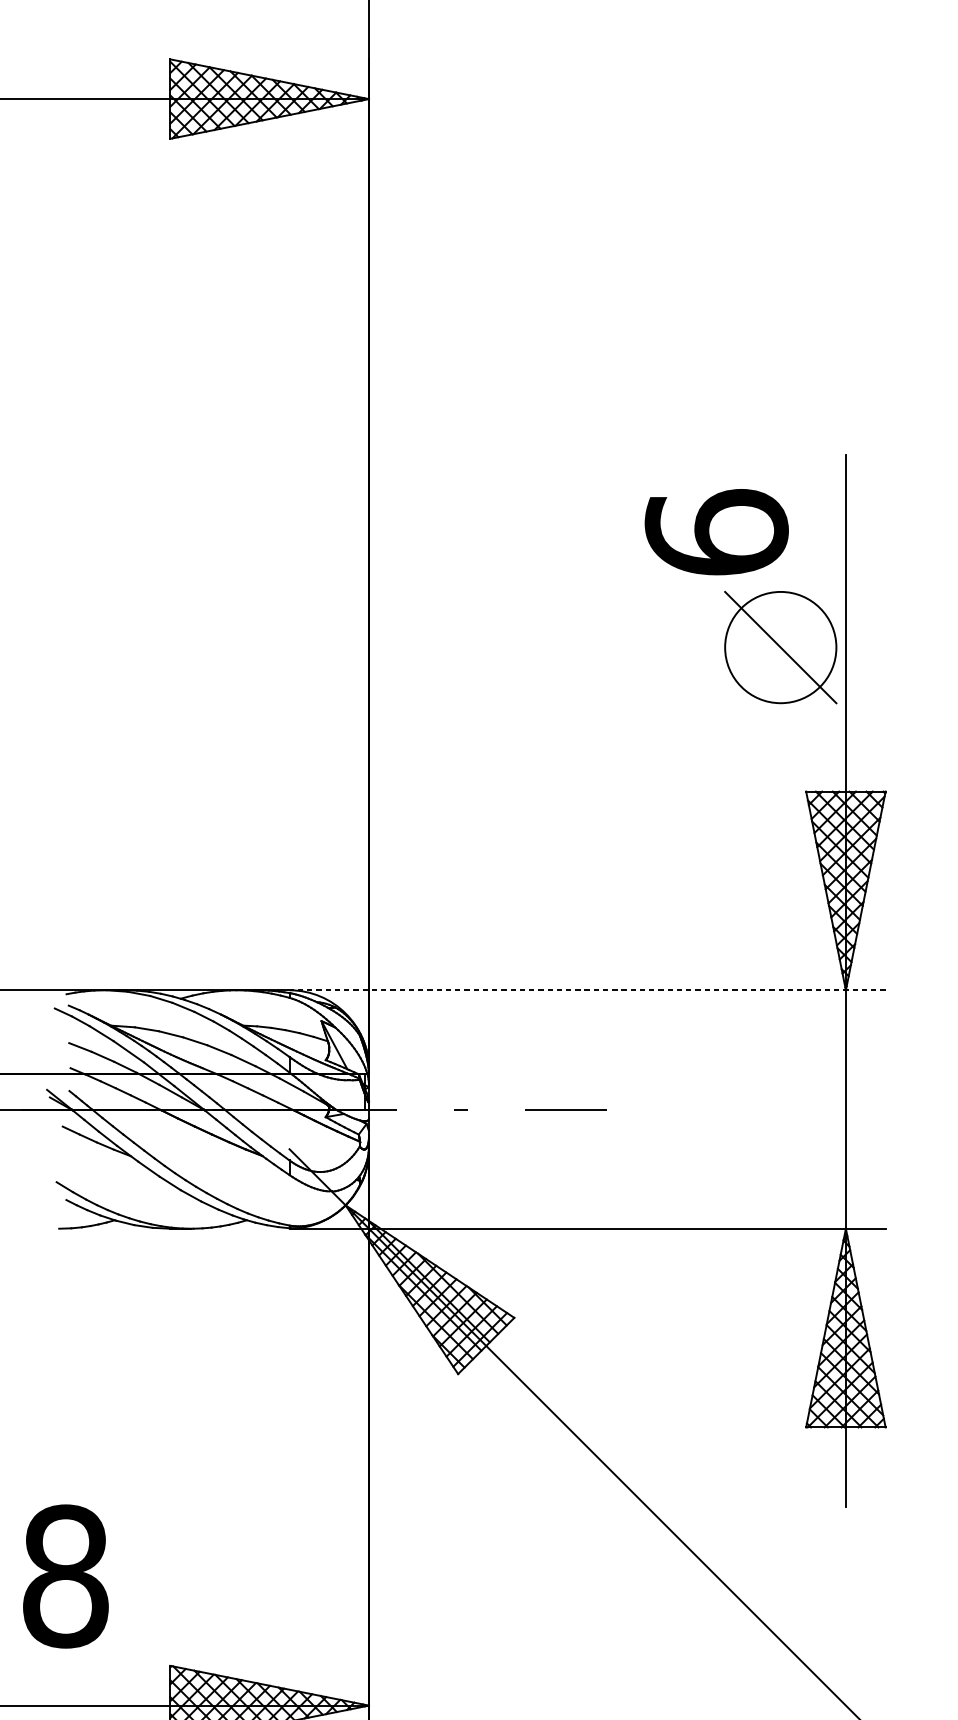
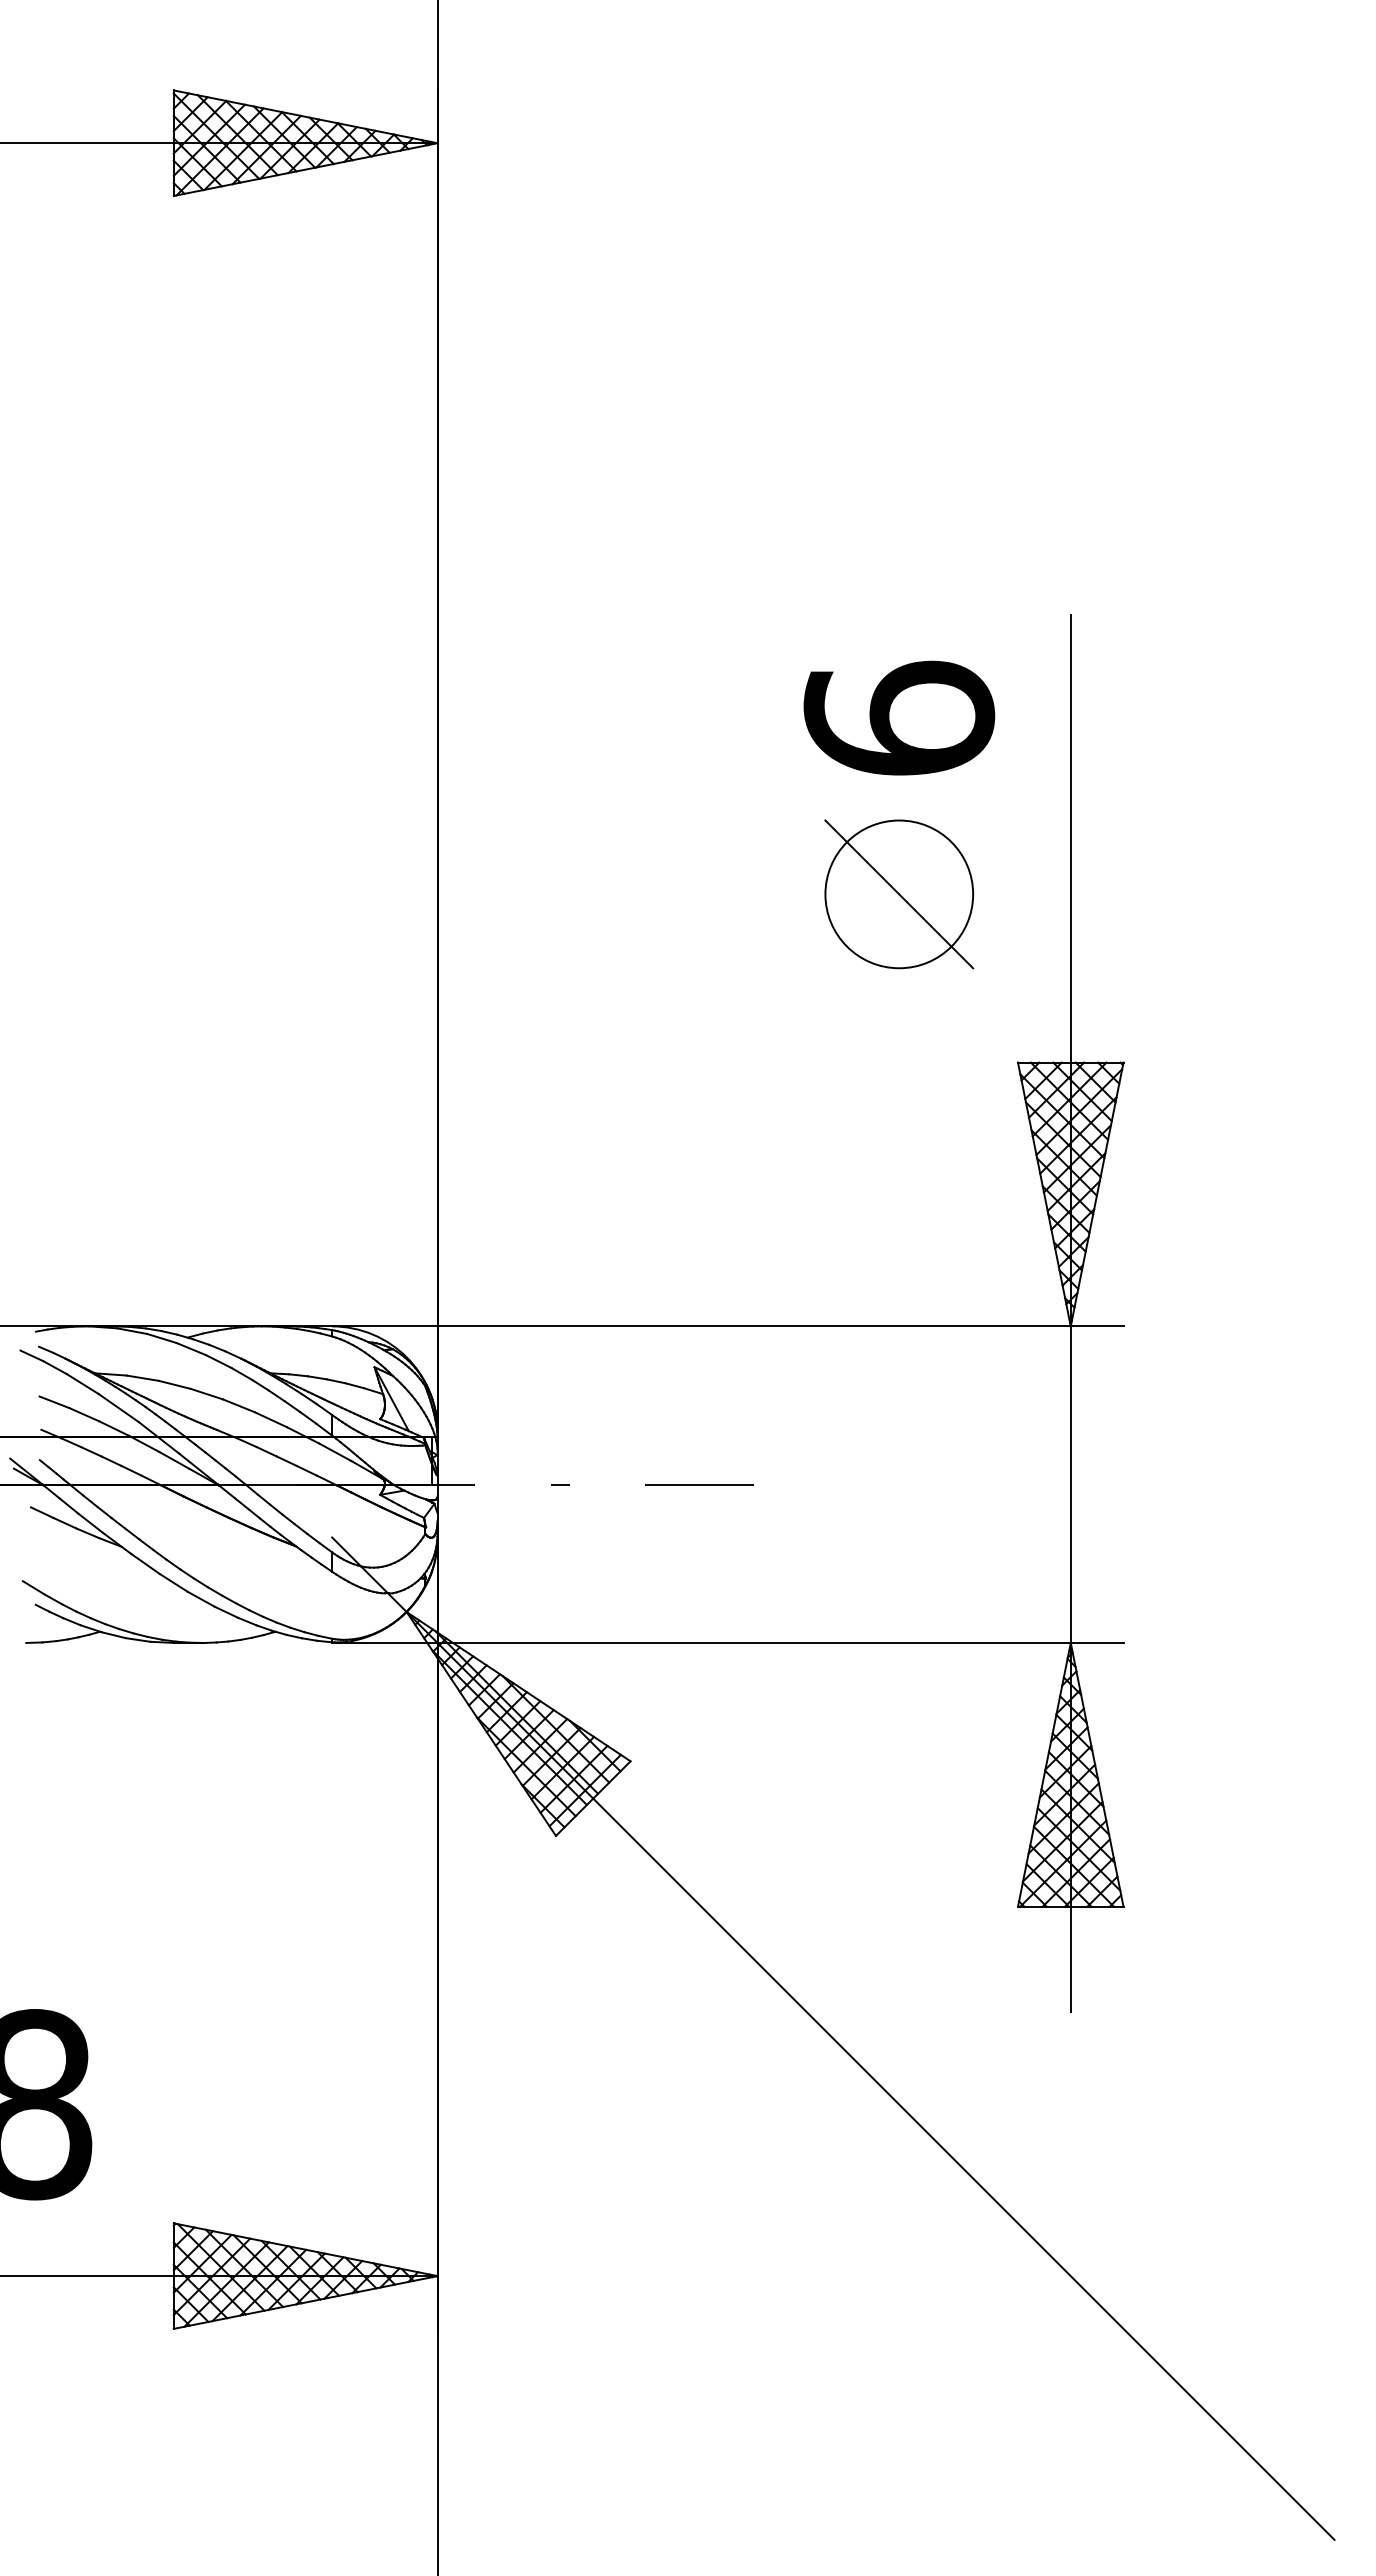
part: (780, 647) -> (899, 894), moved
line: (587, 990) -> (727, 1326), dashed -> solid

